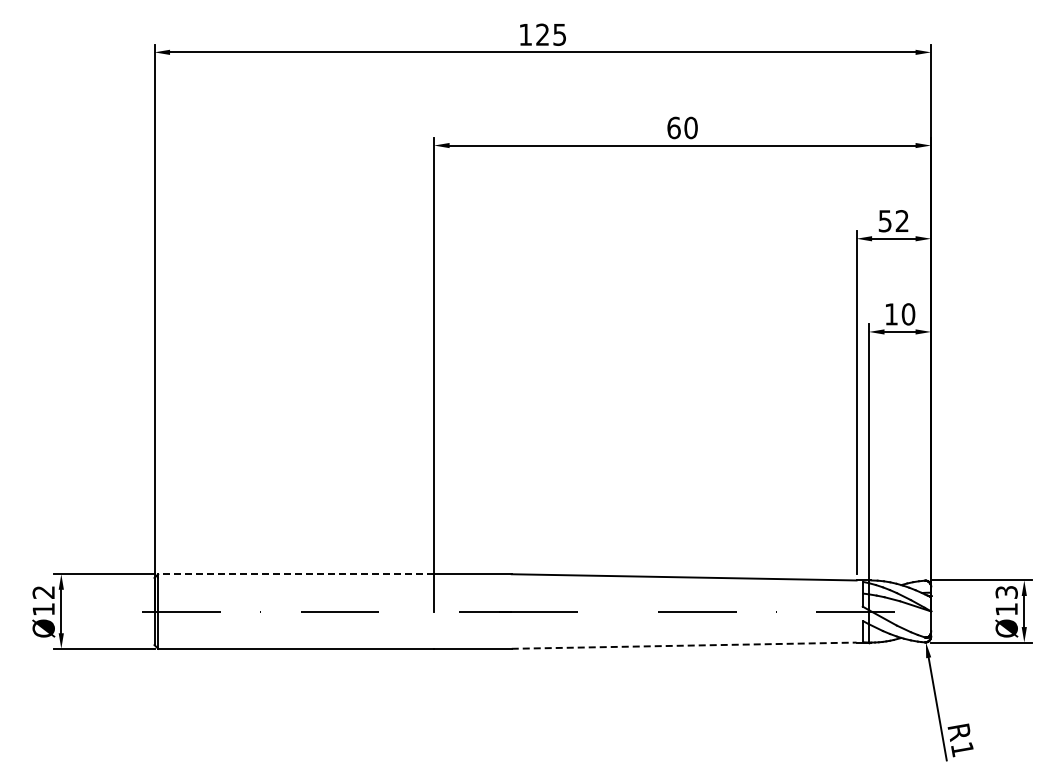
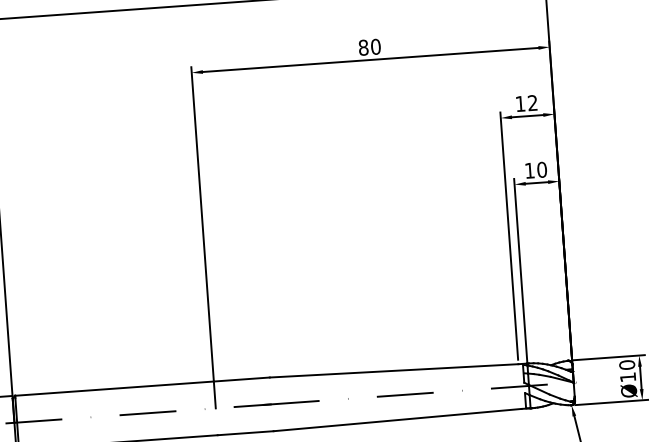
text: (673, 127) -> (363, 47), 60 -> 80
text: (884, 221) -> (520, 104), 52 -> 12
line: (296, 574) -> (114, 388), dashed -> solid
text: (1006, 592) -> (627, 365), Ø13 -> Ø10
line: (684, 645) -> (397, 419), dashed -> solid

